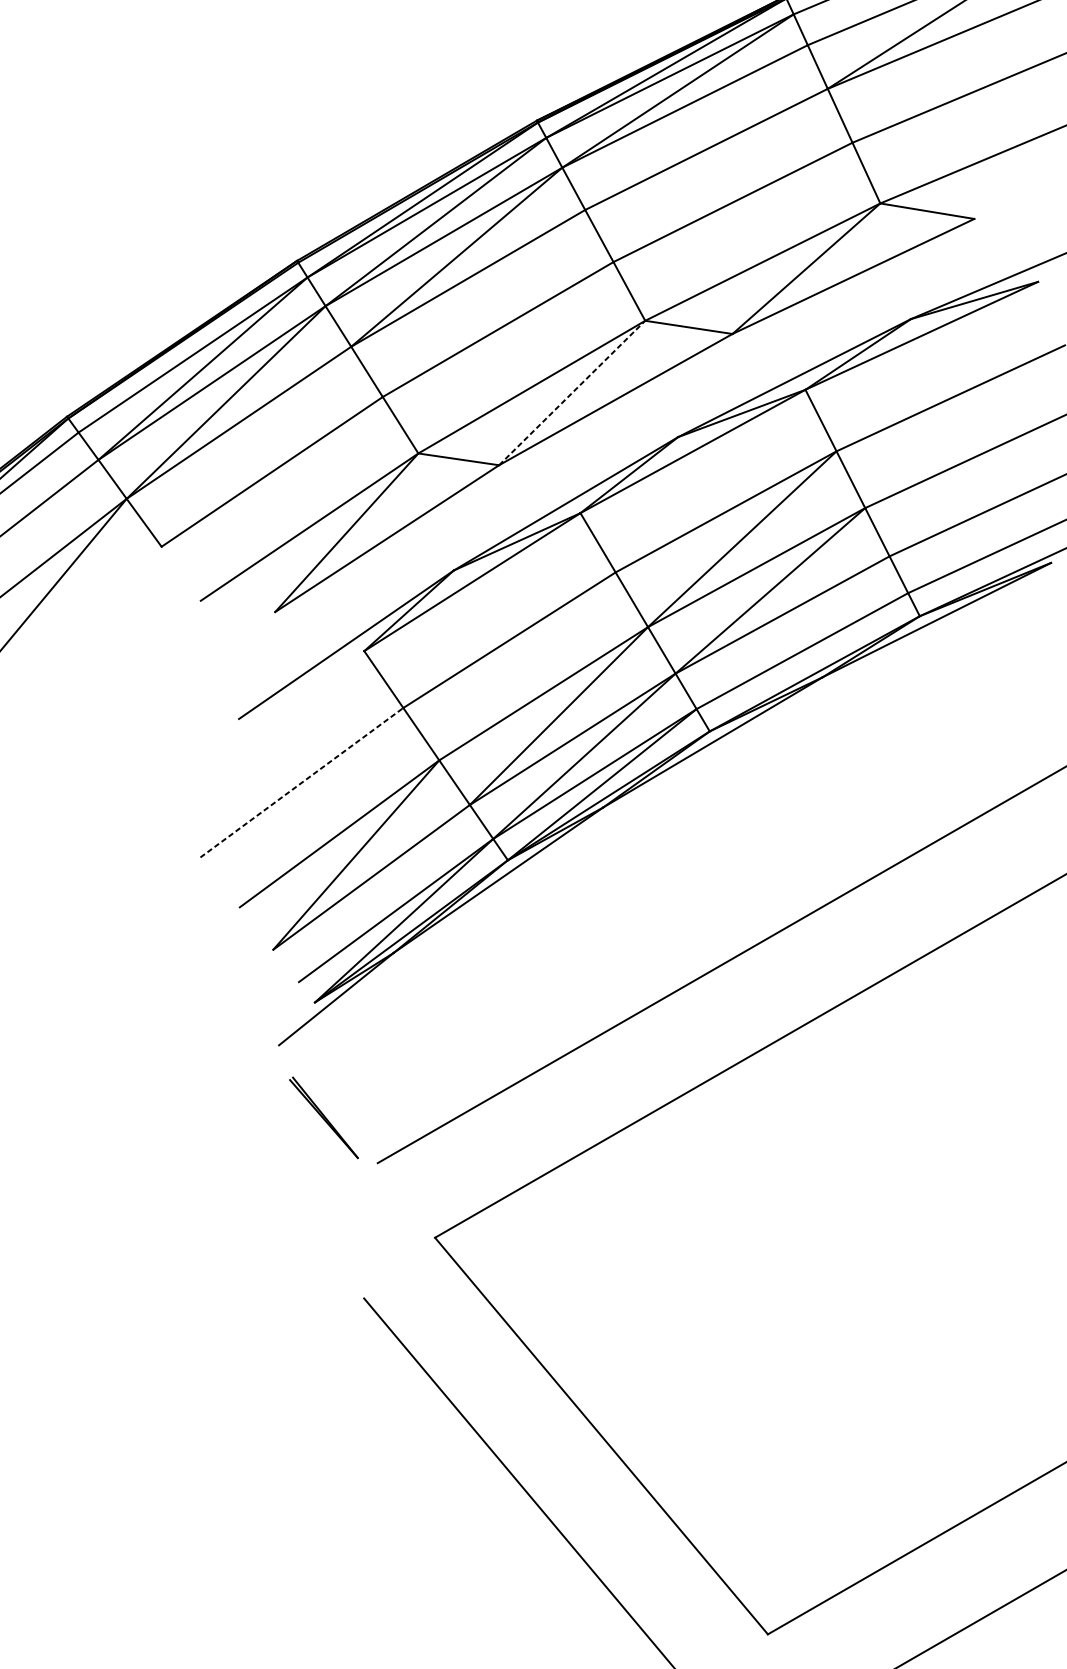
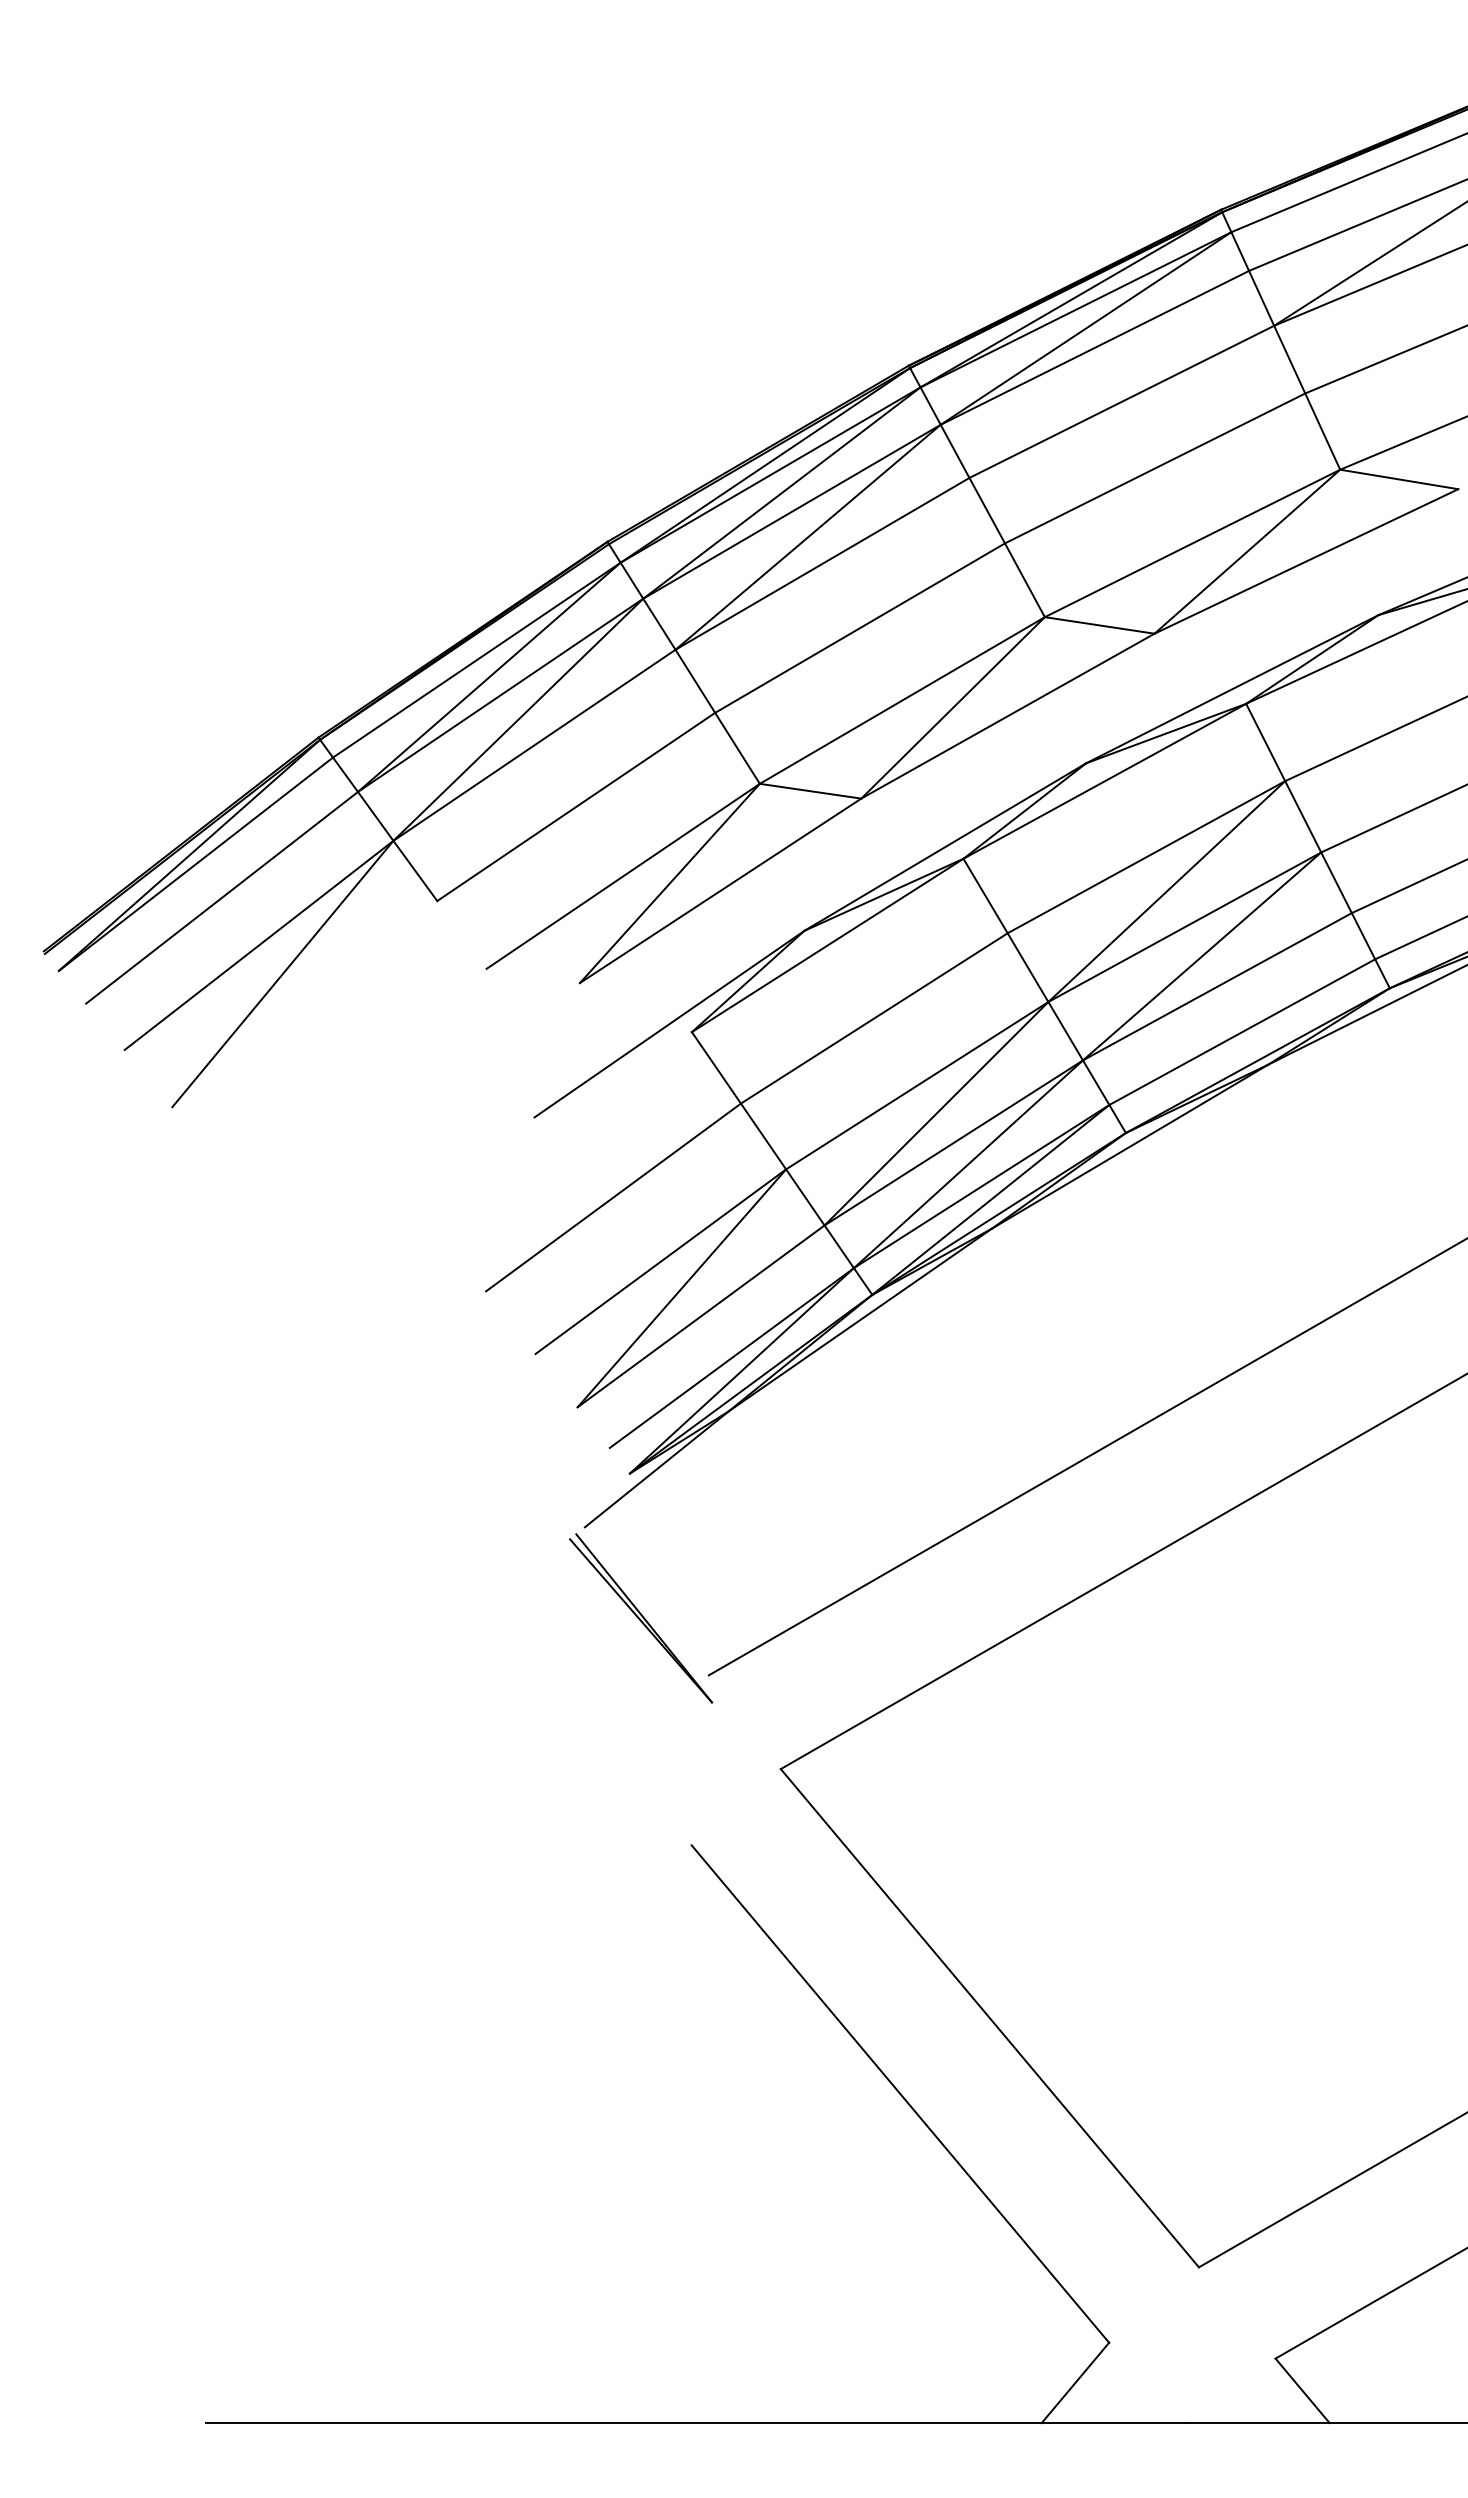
line: (572, 392) -> (953, 707), dashed -> solid
line: (301, 782) -> (613, 1197), dashed -> solid
part: (324, 1117) -> (641, 1618), size x1.67

